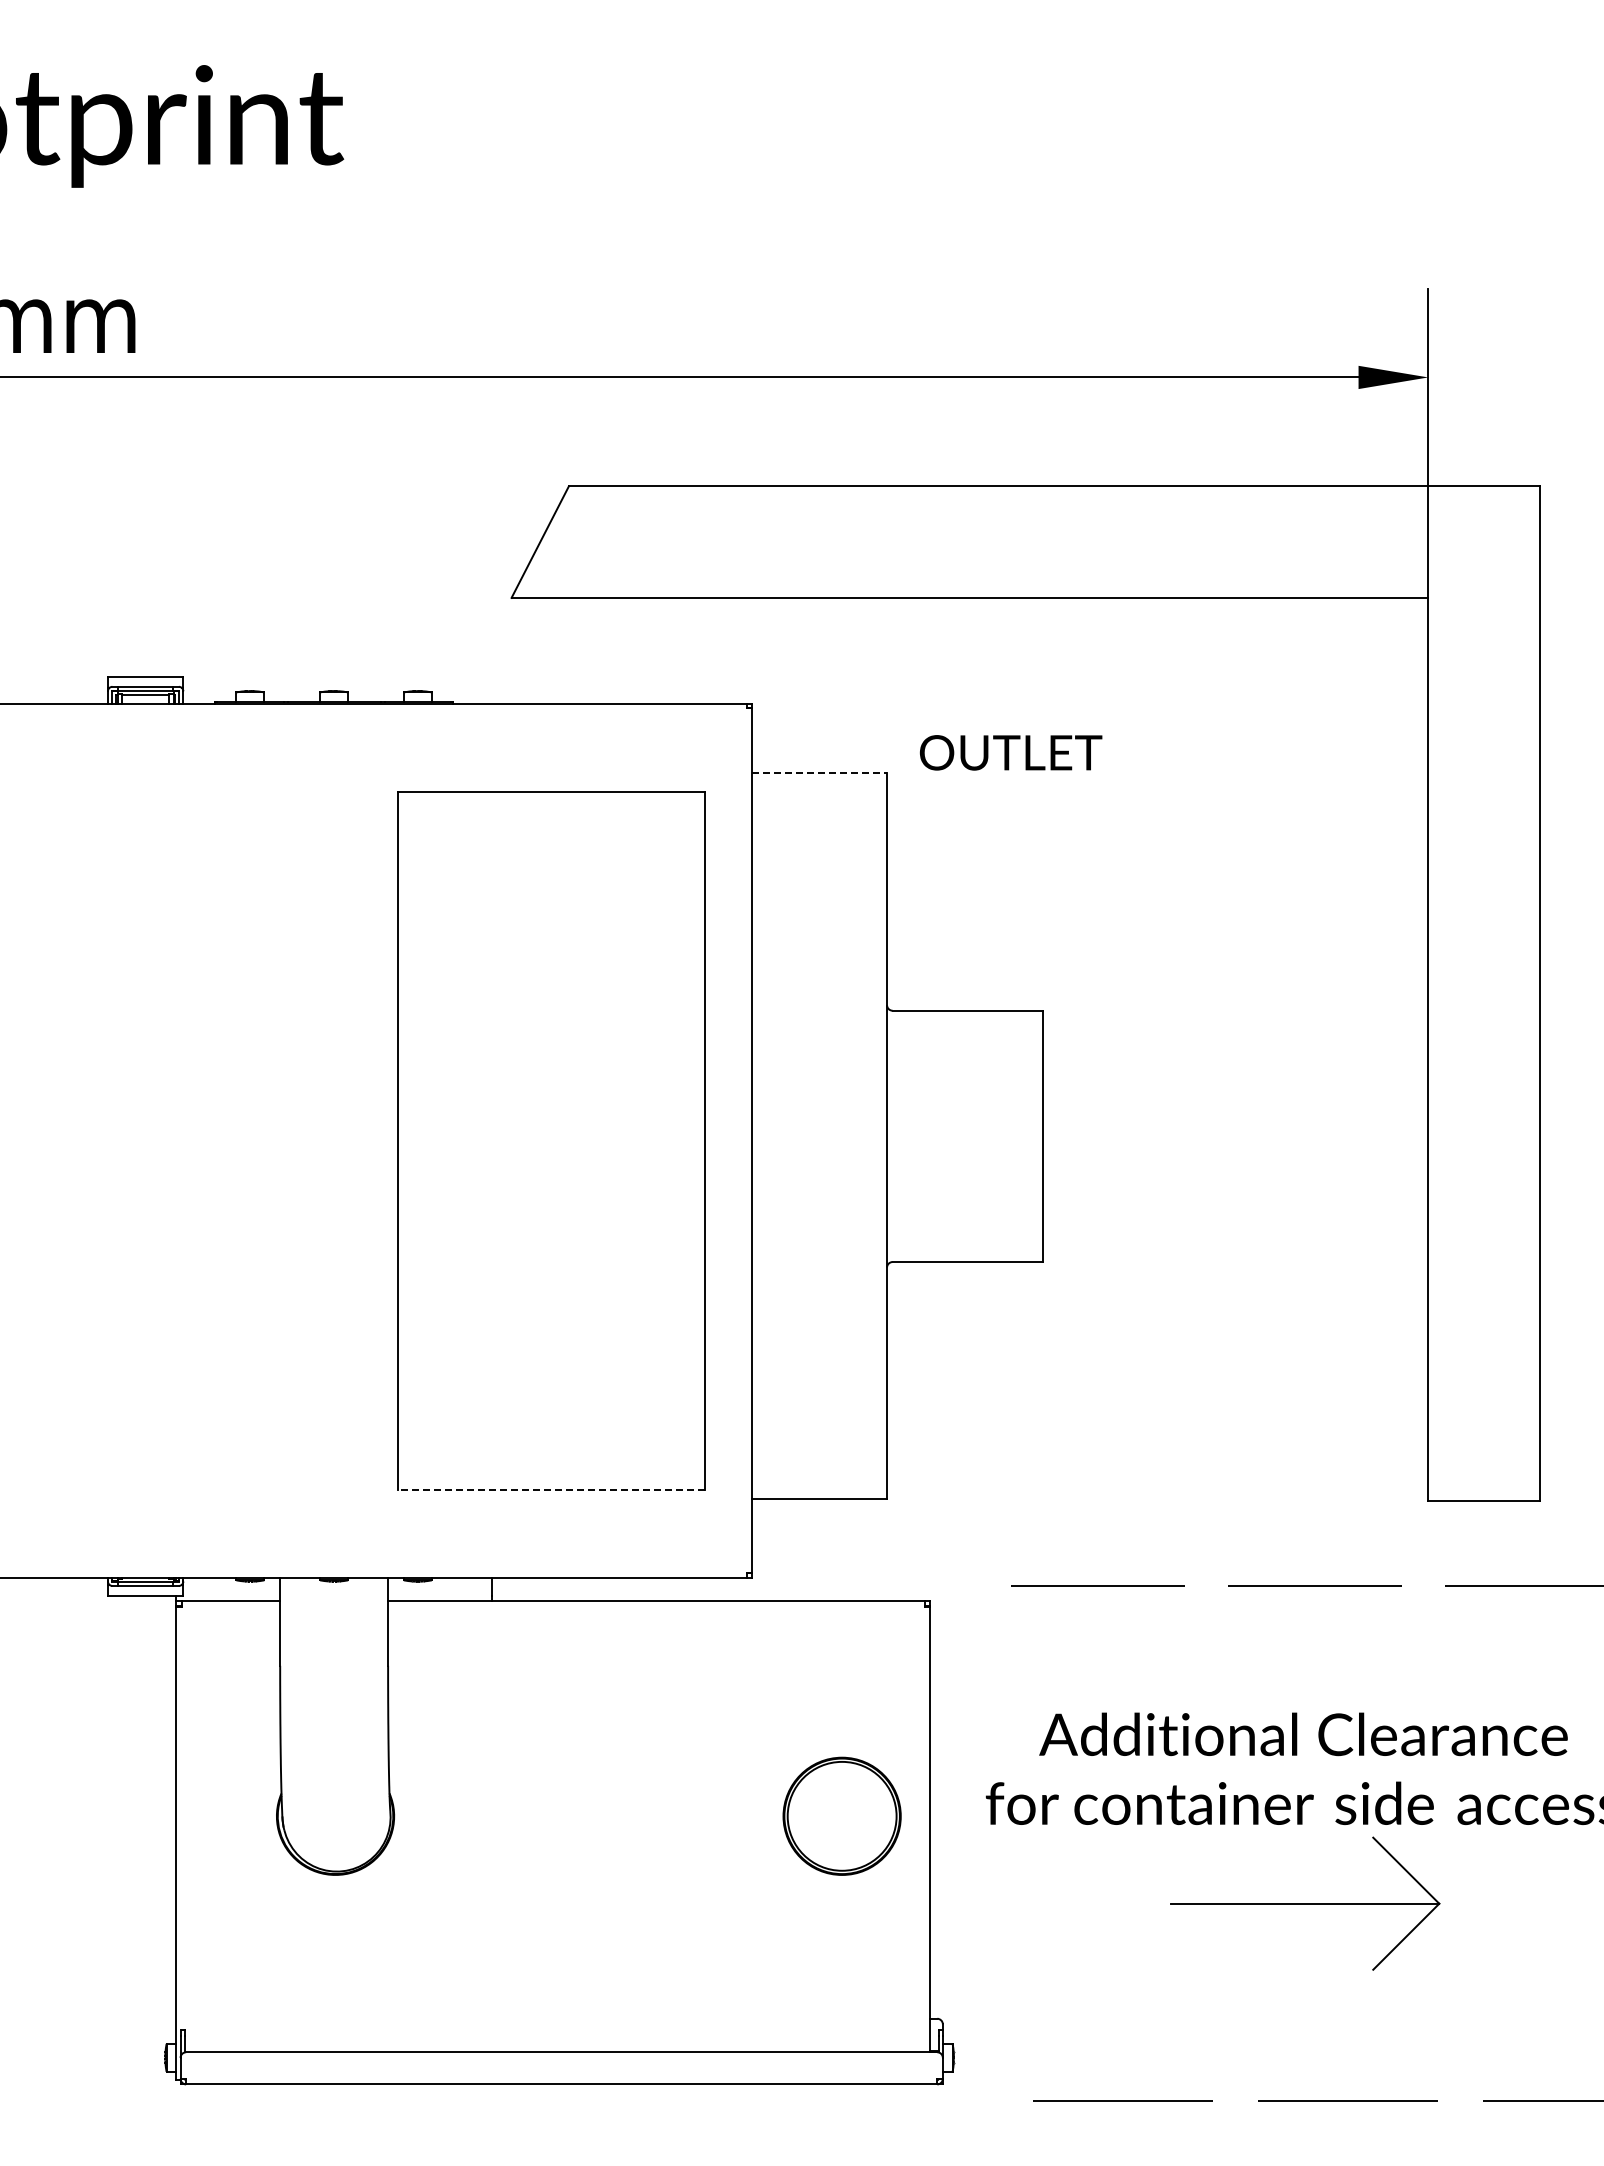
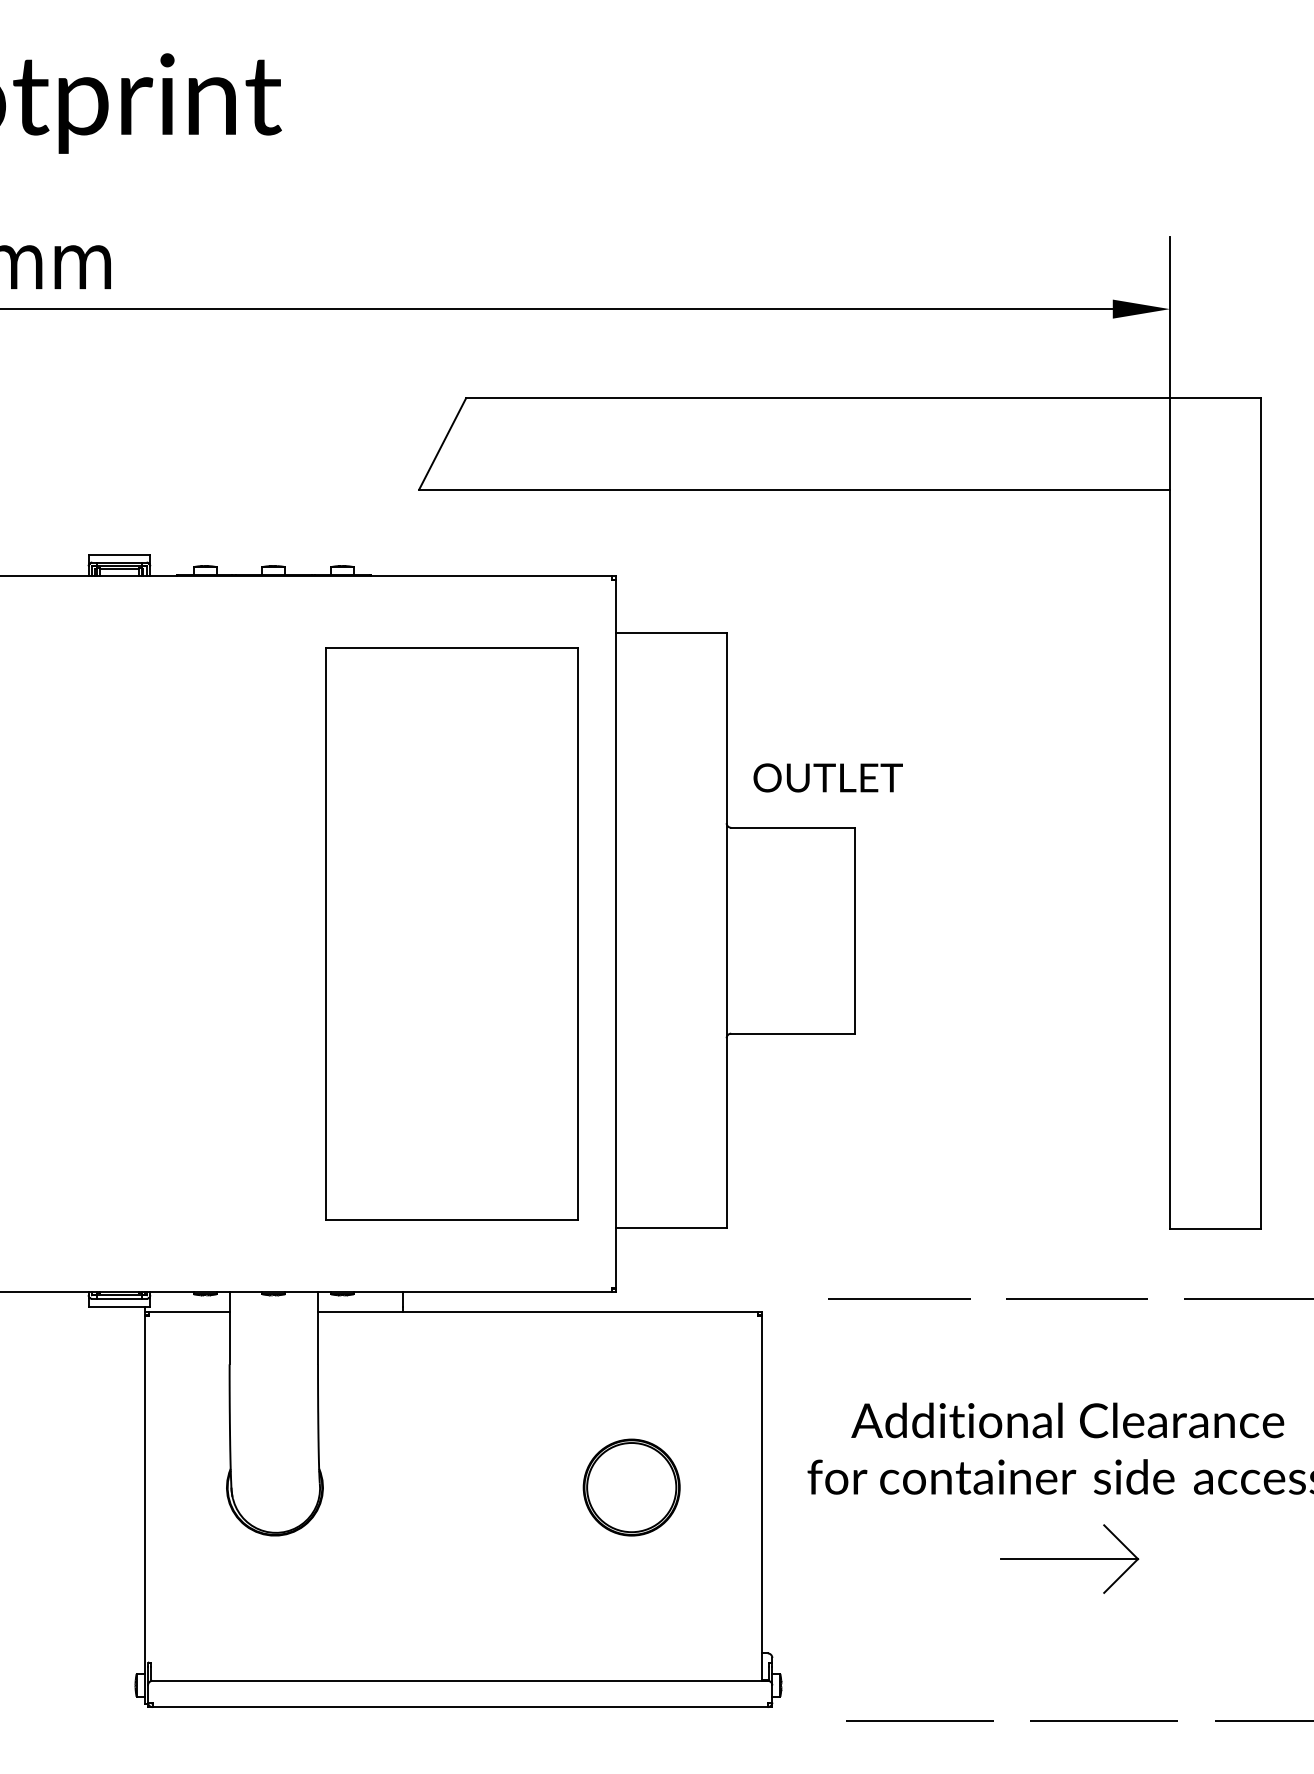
text: (1010, 752) -> (827, 777), moved
line: (819, 773) -> (671, 633), dashed -> solid
line: (551, 1489) -> (451, 1219), dashed -> solid
part: (841, 1815) -> (631, 1486), moved
part: (1305, 1903) -> (1069, 1558), size x0.62

